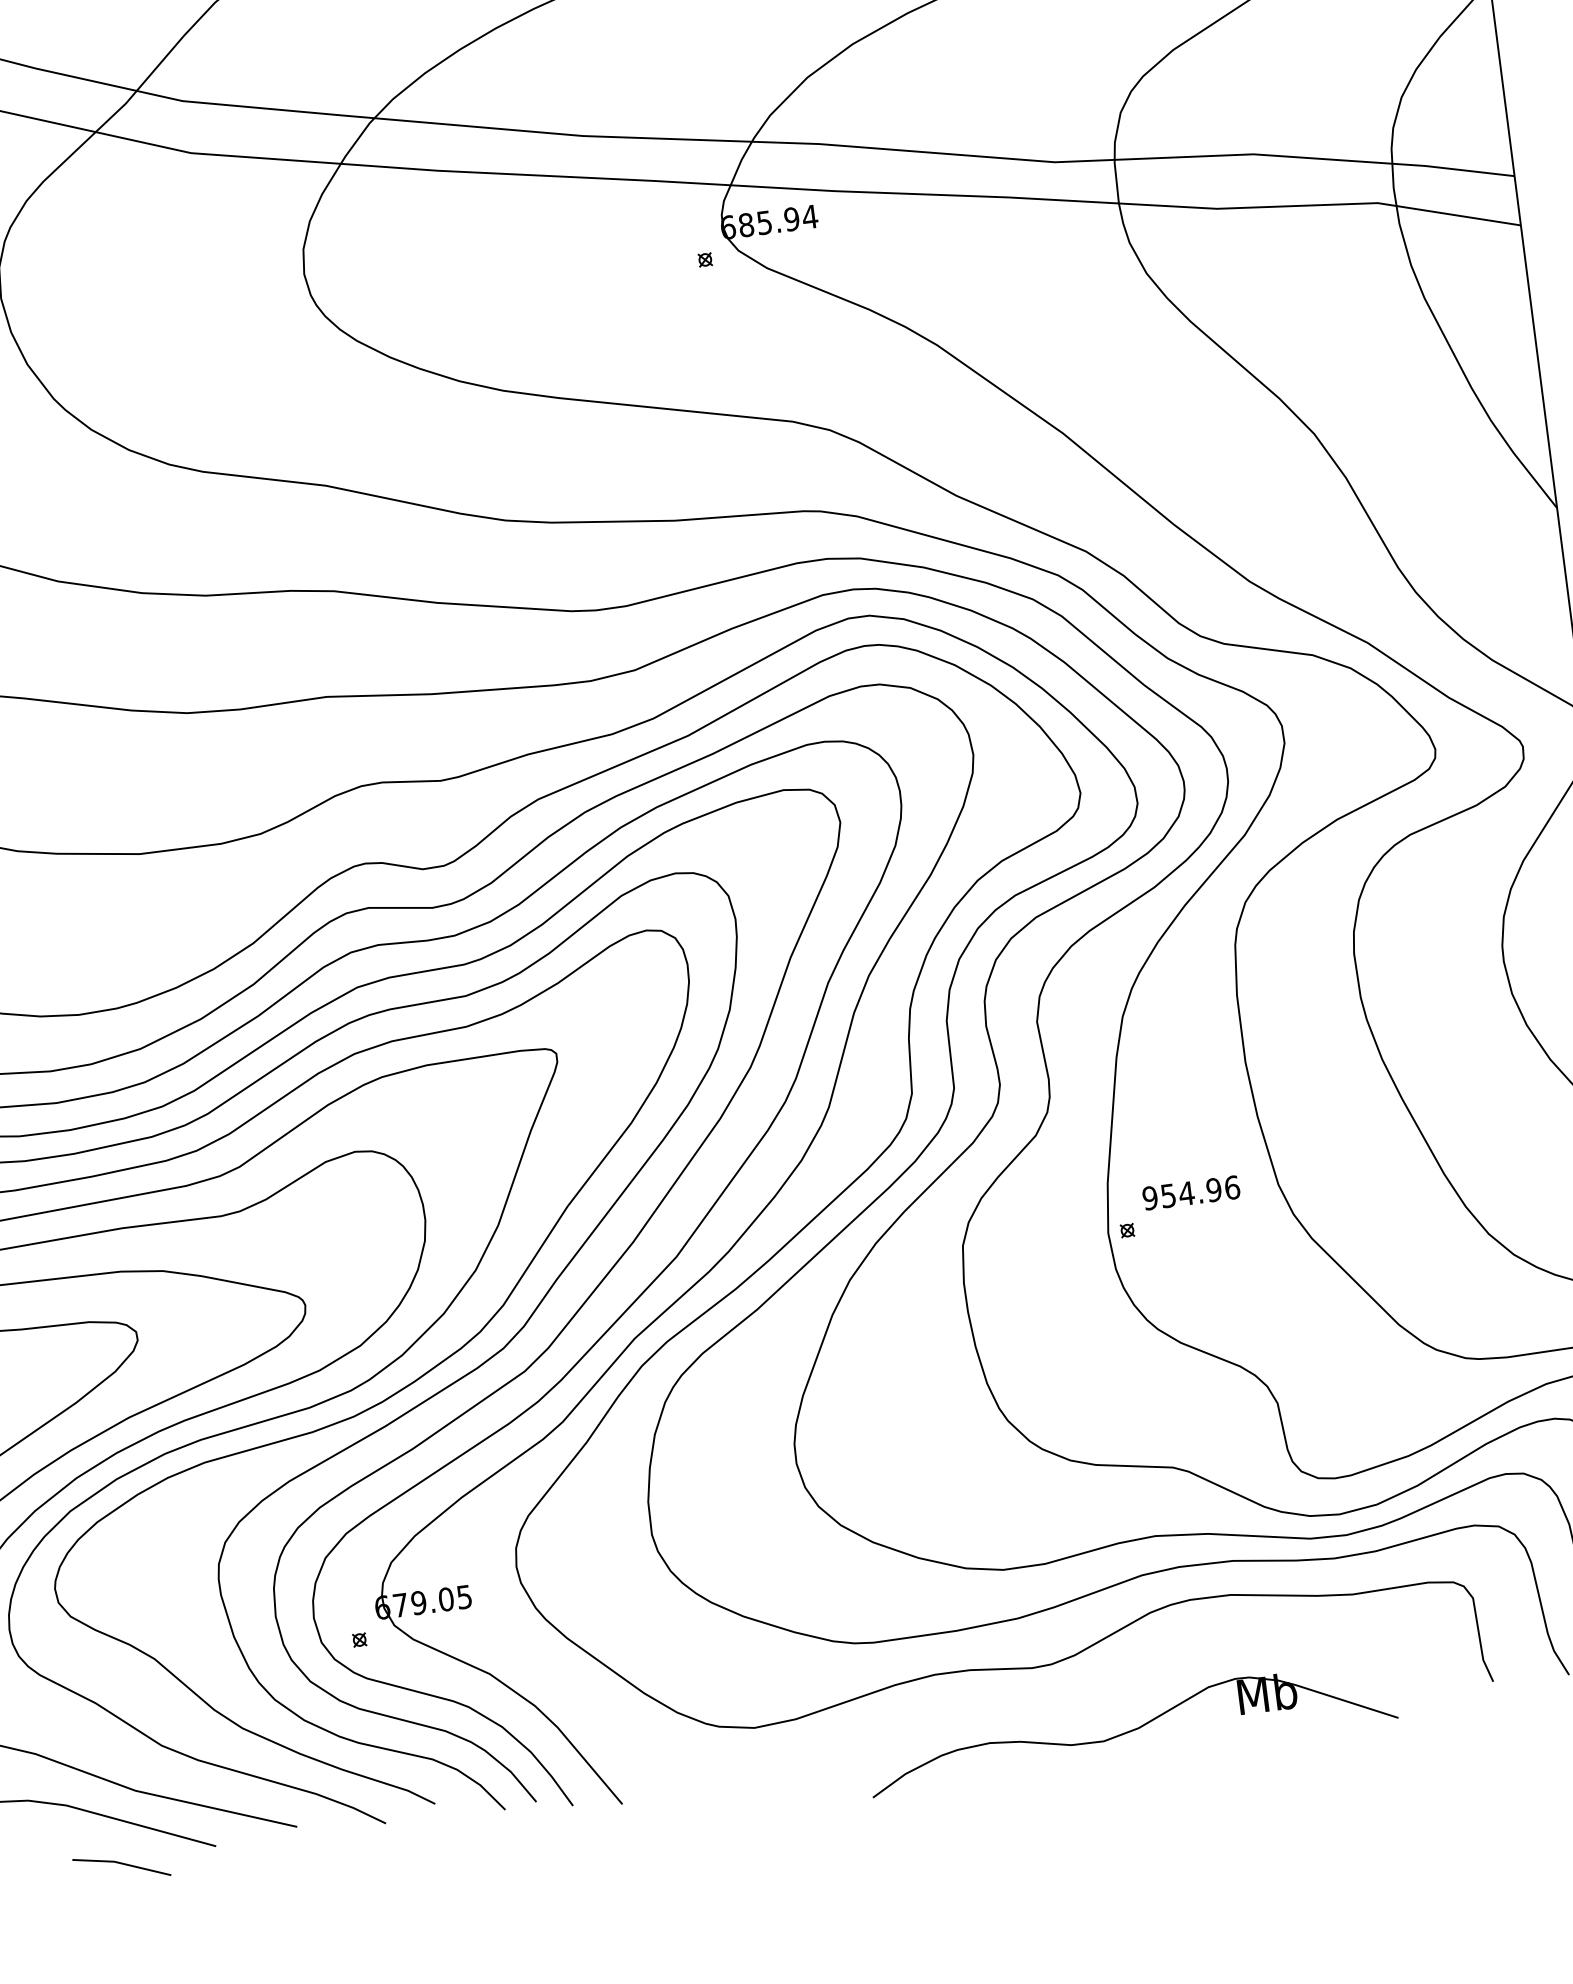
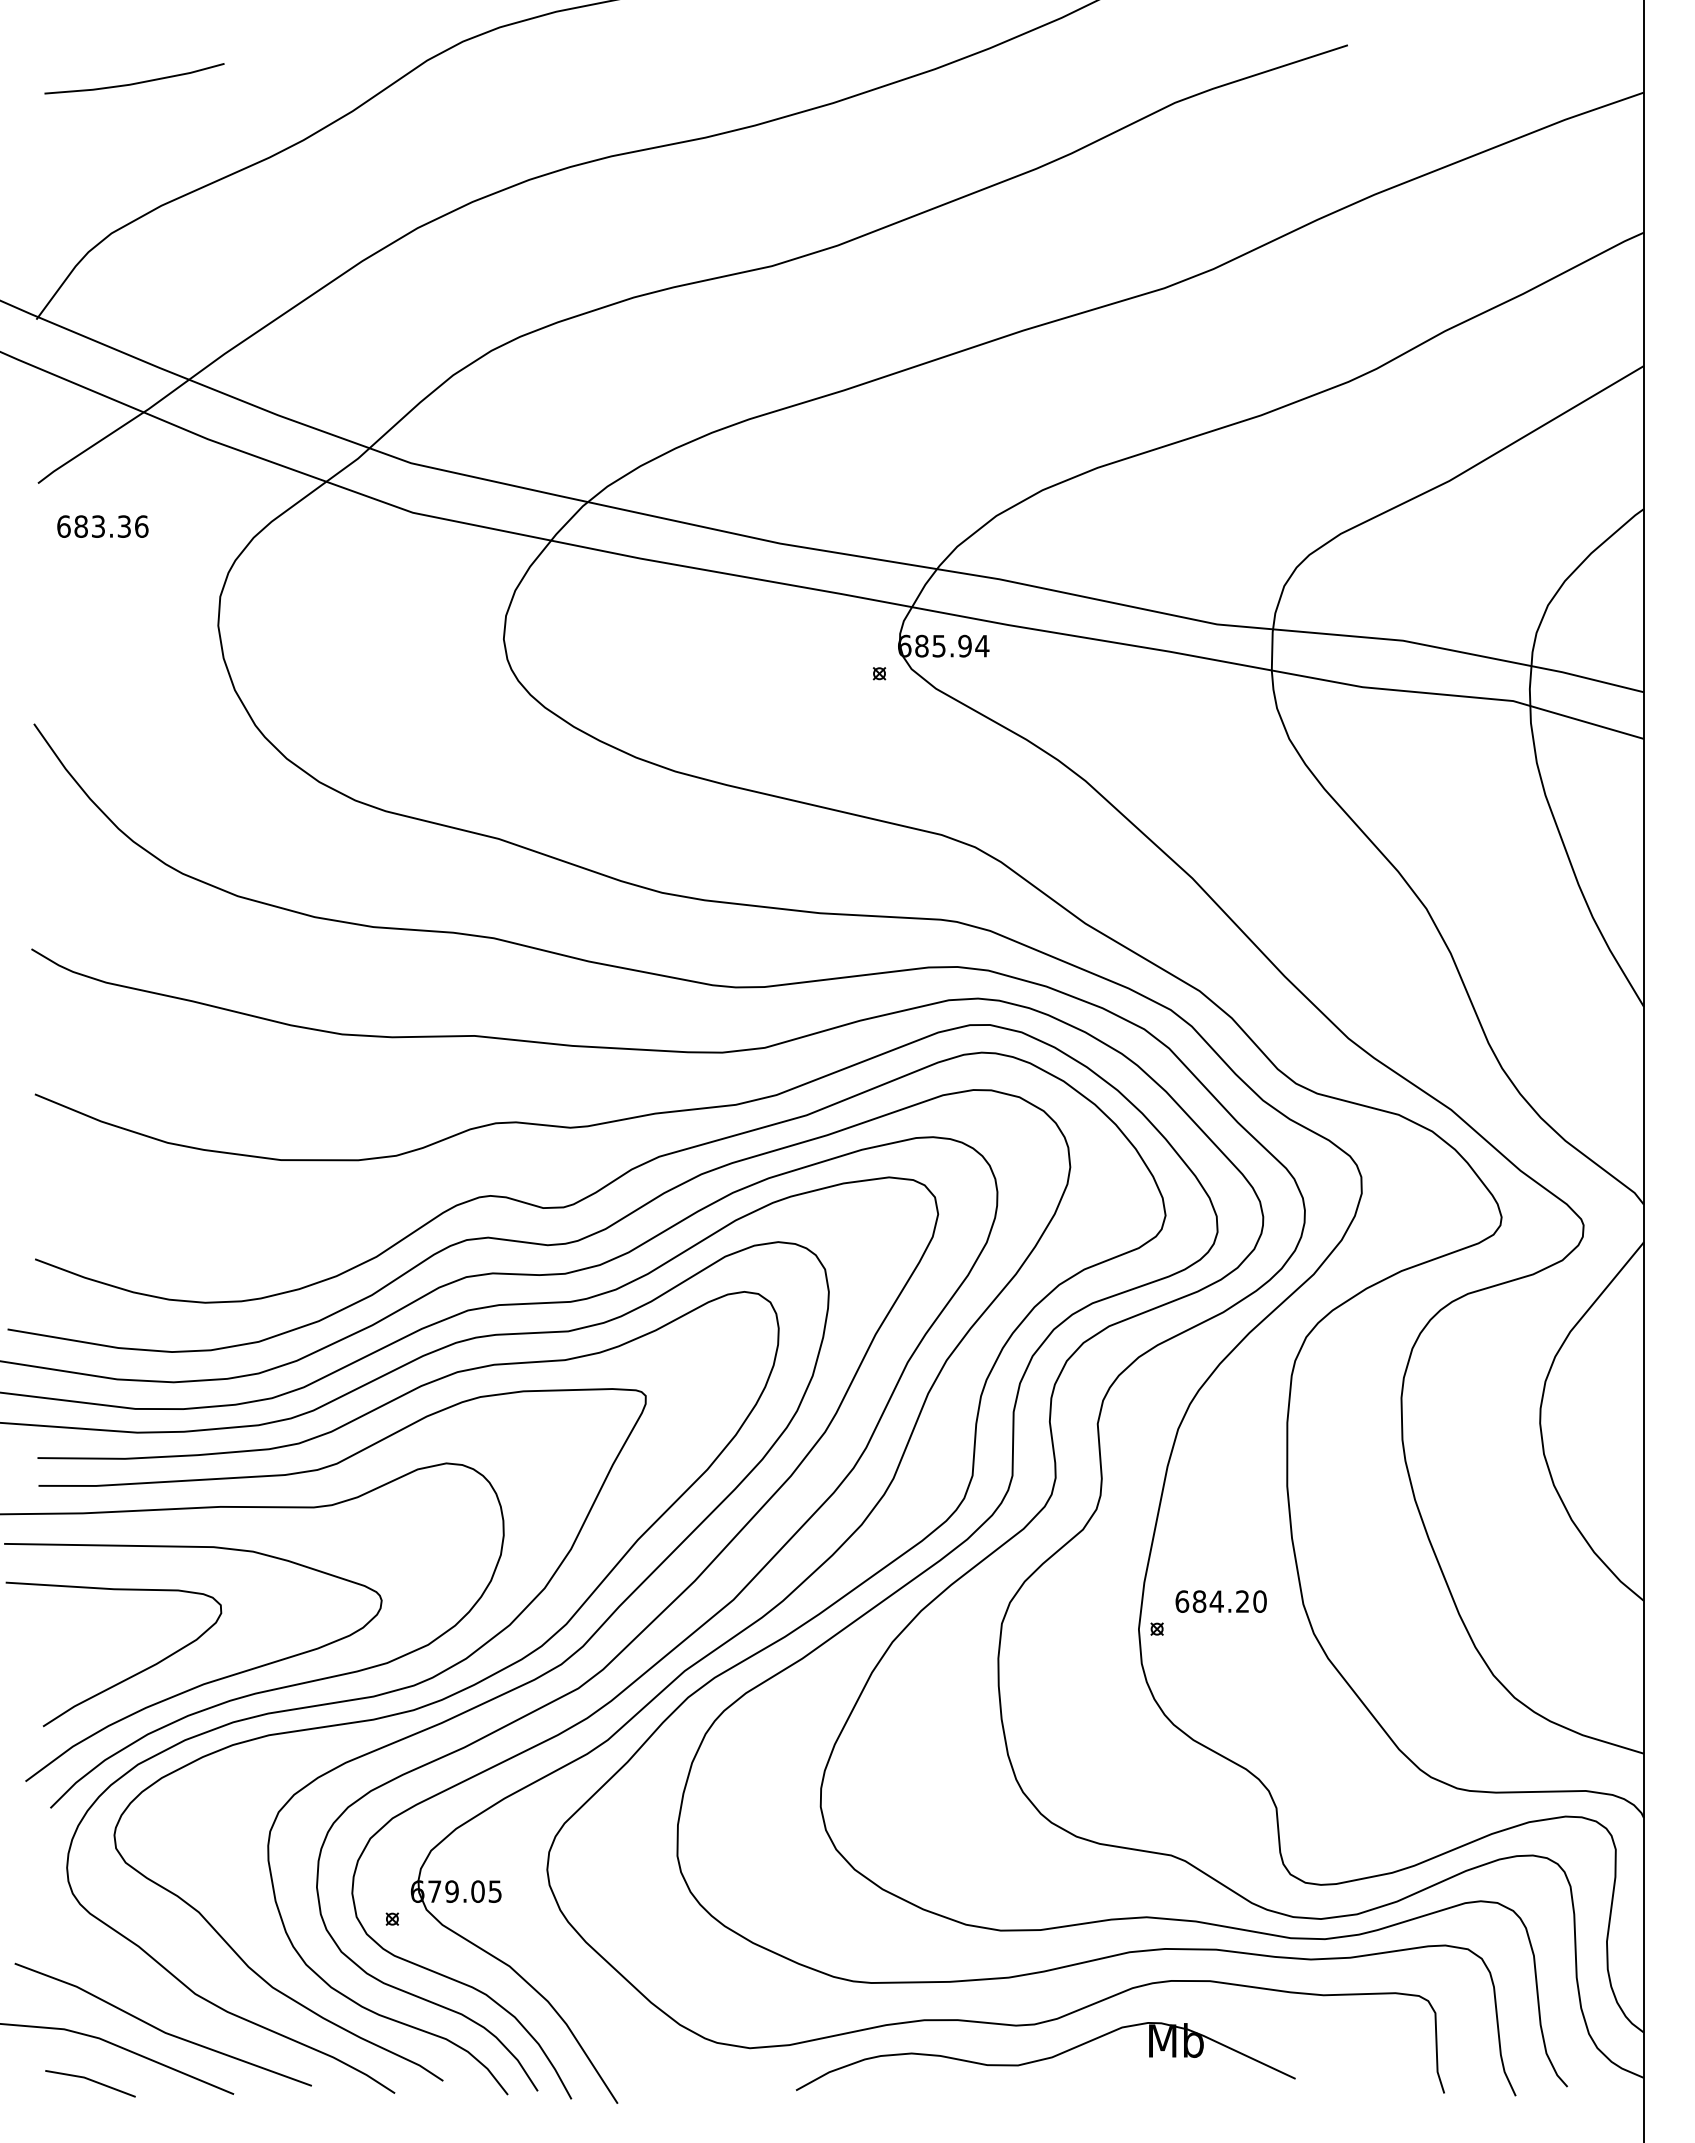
text: (1190, 1192) -> (1220, 1601), 954.96 -> 684.20
part: (1131, 1728) -> (1045, 2056), moved
line: (122, 1864) -> (91, 2081), moved

